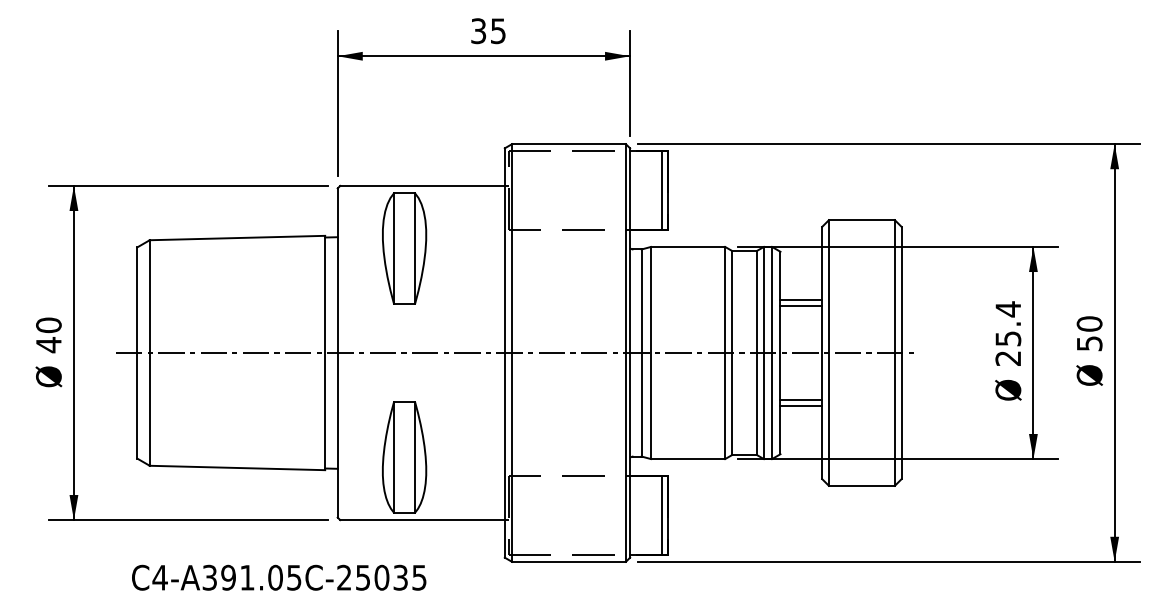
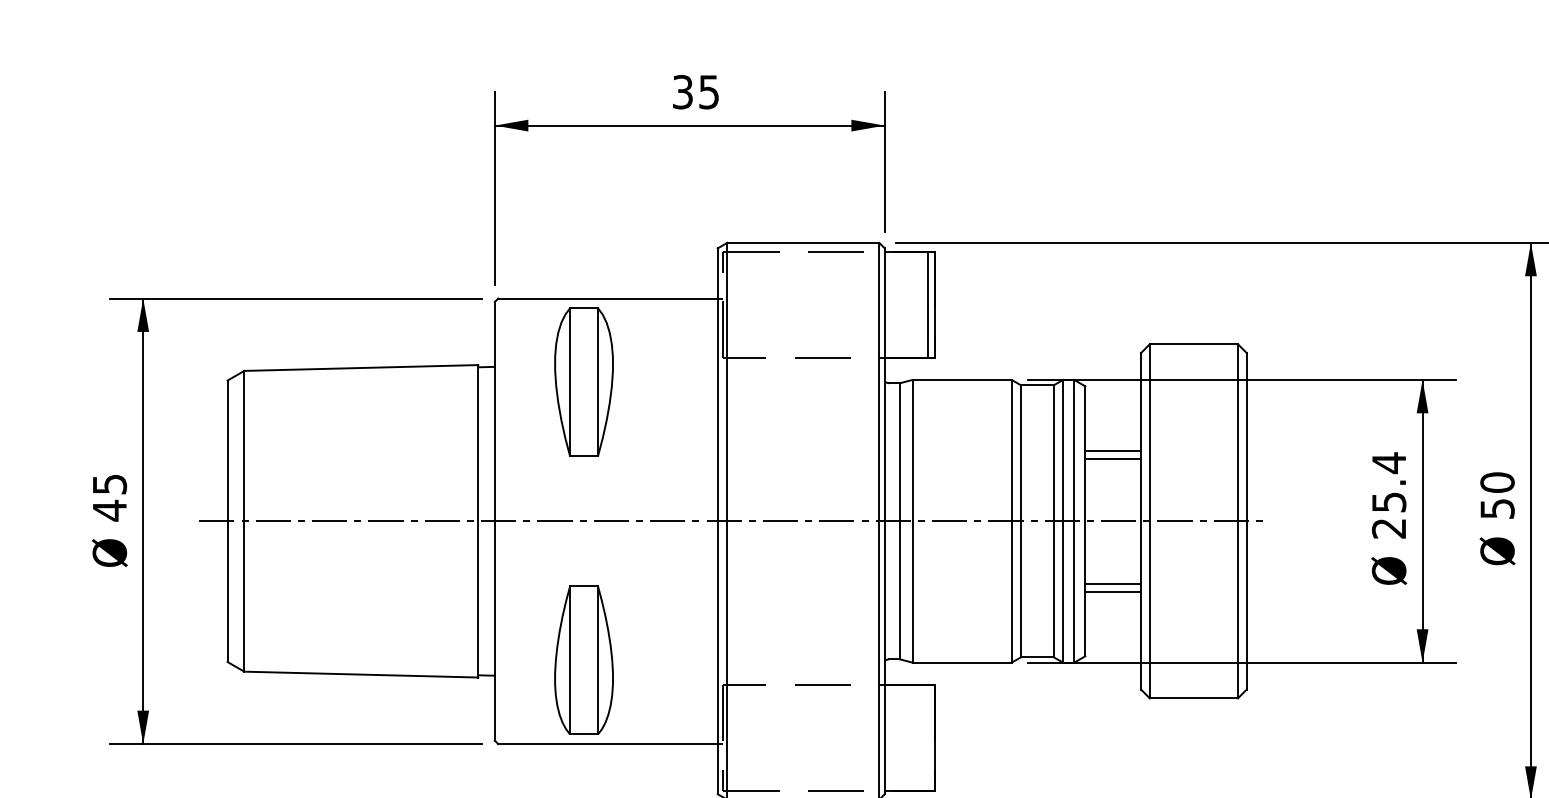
text: (48, 325) -> (109, 484), 40 -> 45
line: (662, 515) -> (928, 737), removed

